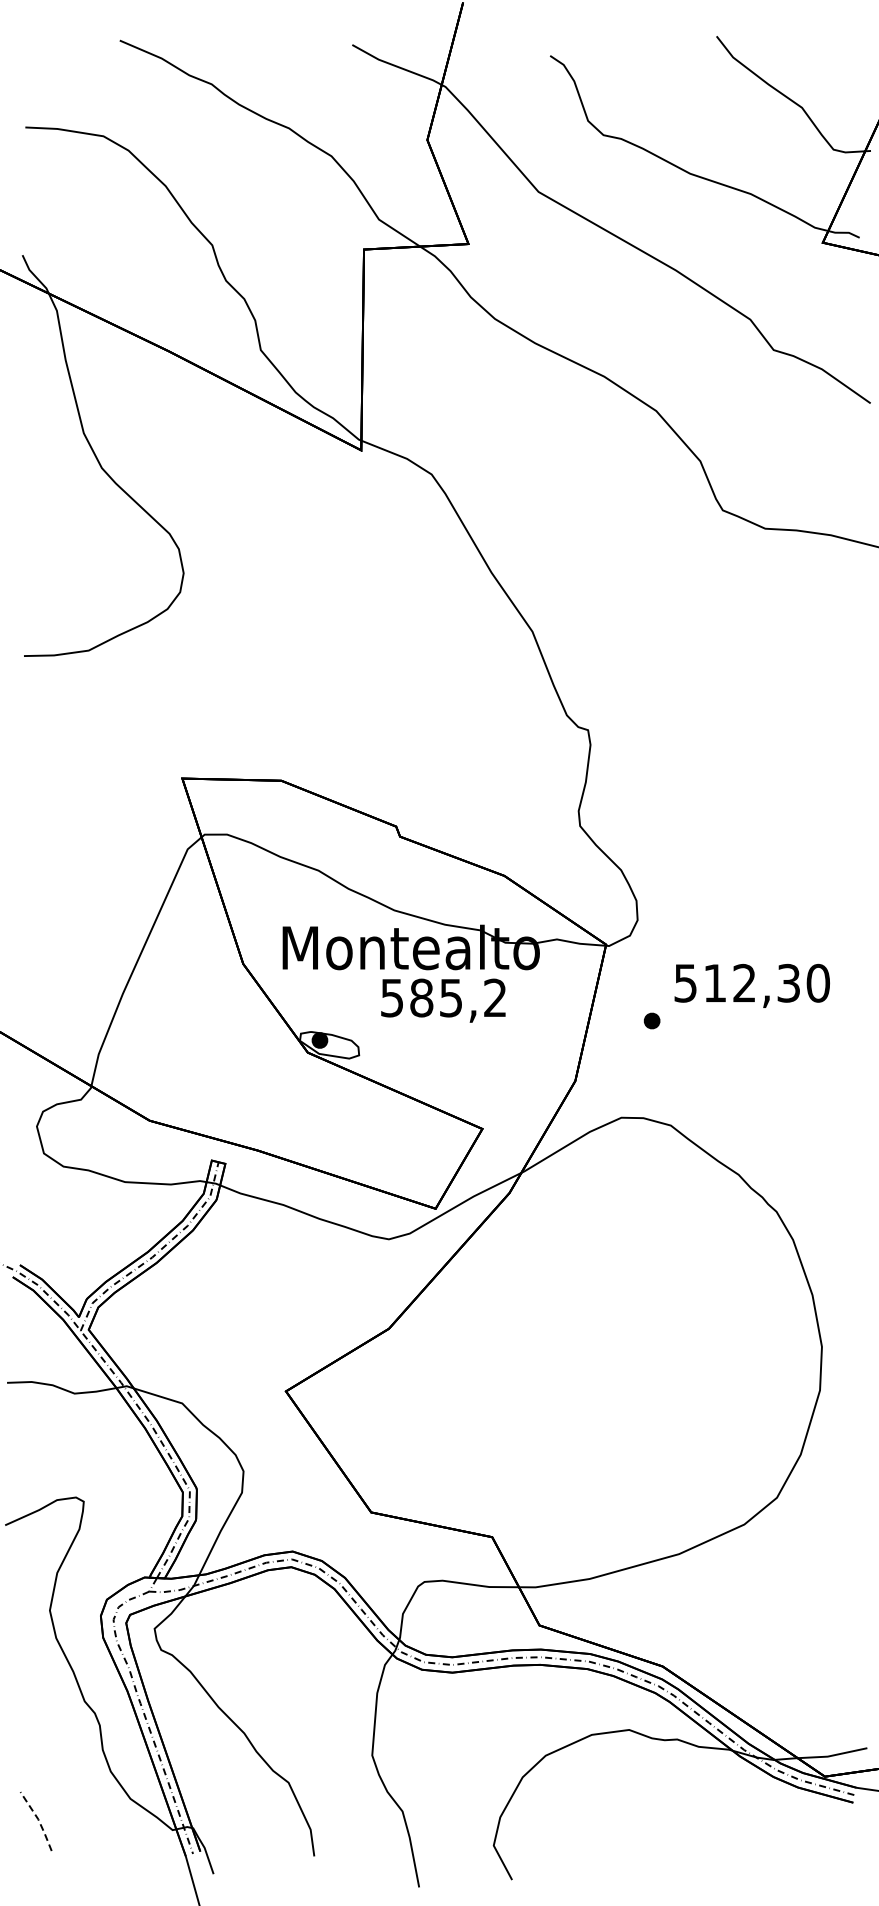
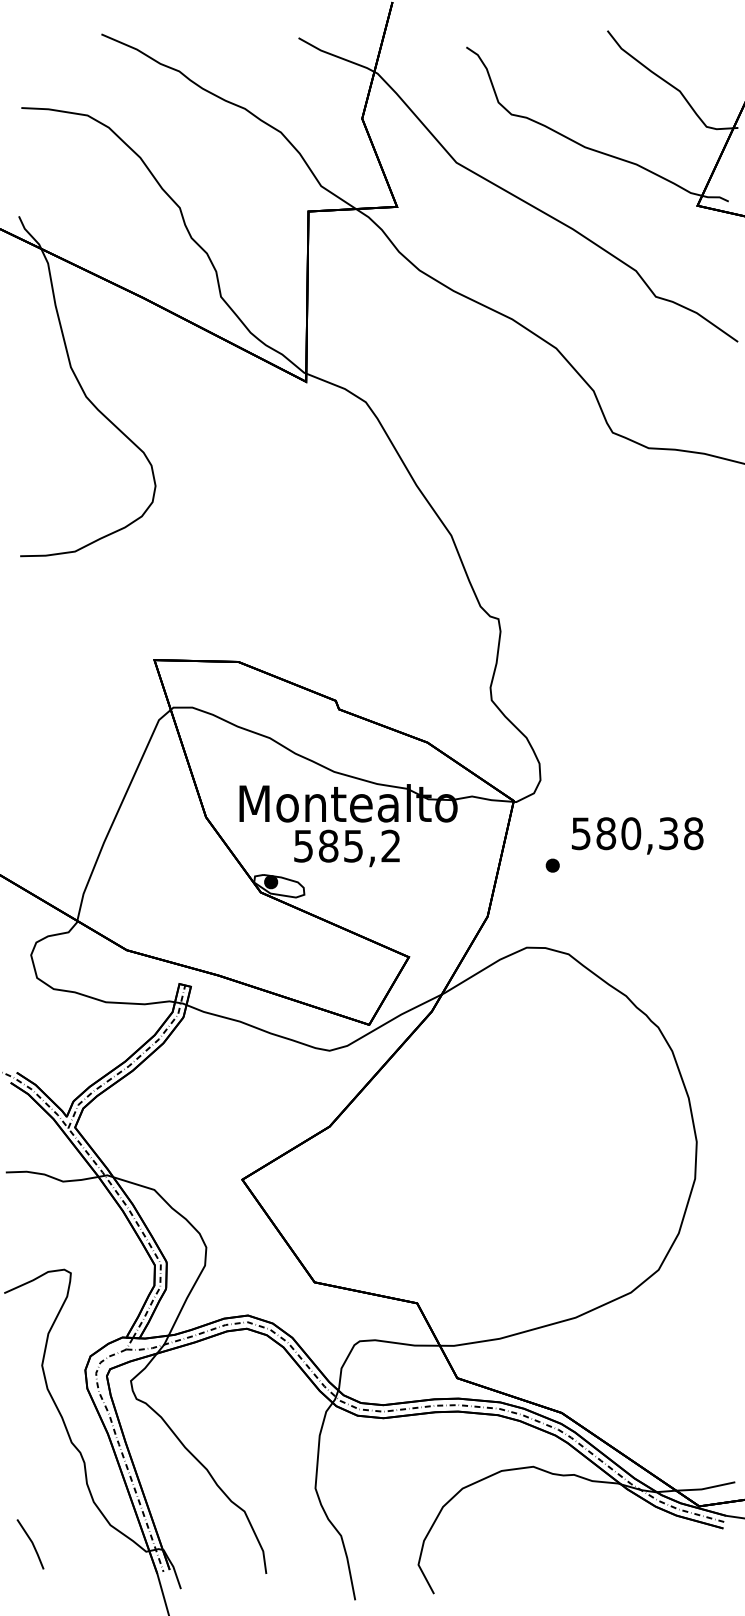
text: (766, 982) -> (649, 833), 512,30 -> 580,38
text: (443, 1000) -> (347, 848), moved
line: (38, 1820) -> (32, 1543), dashed -> solid

